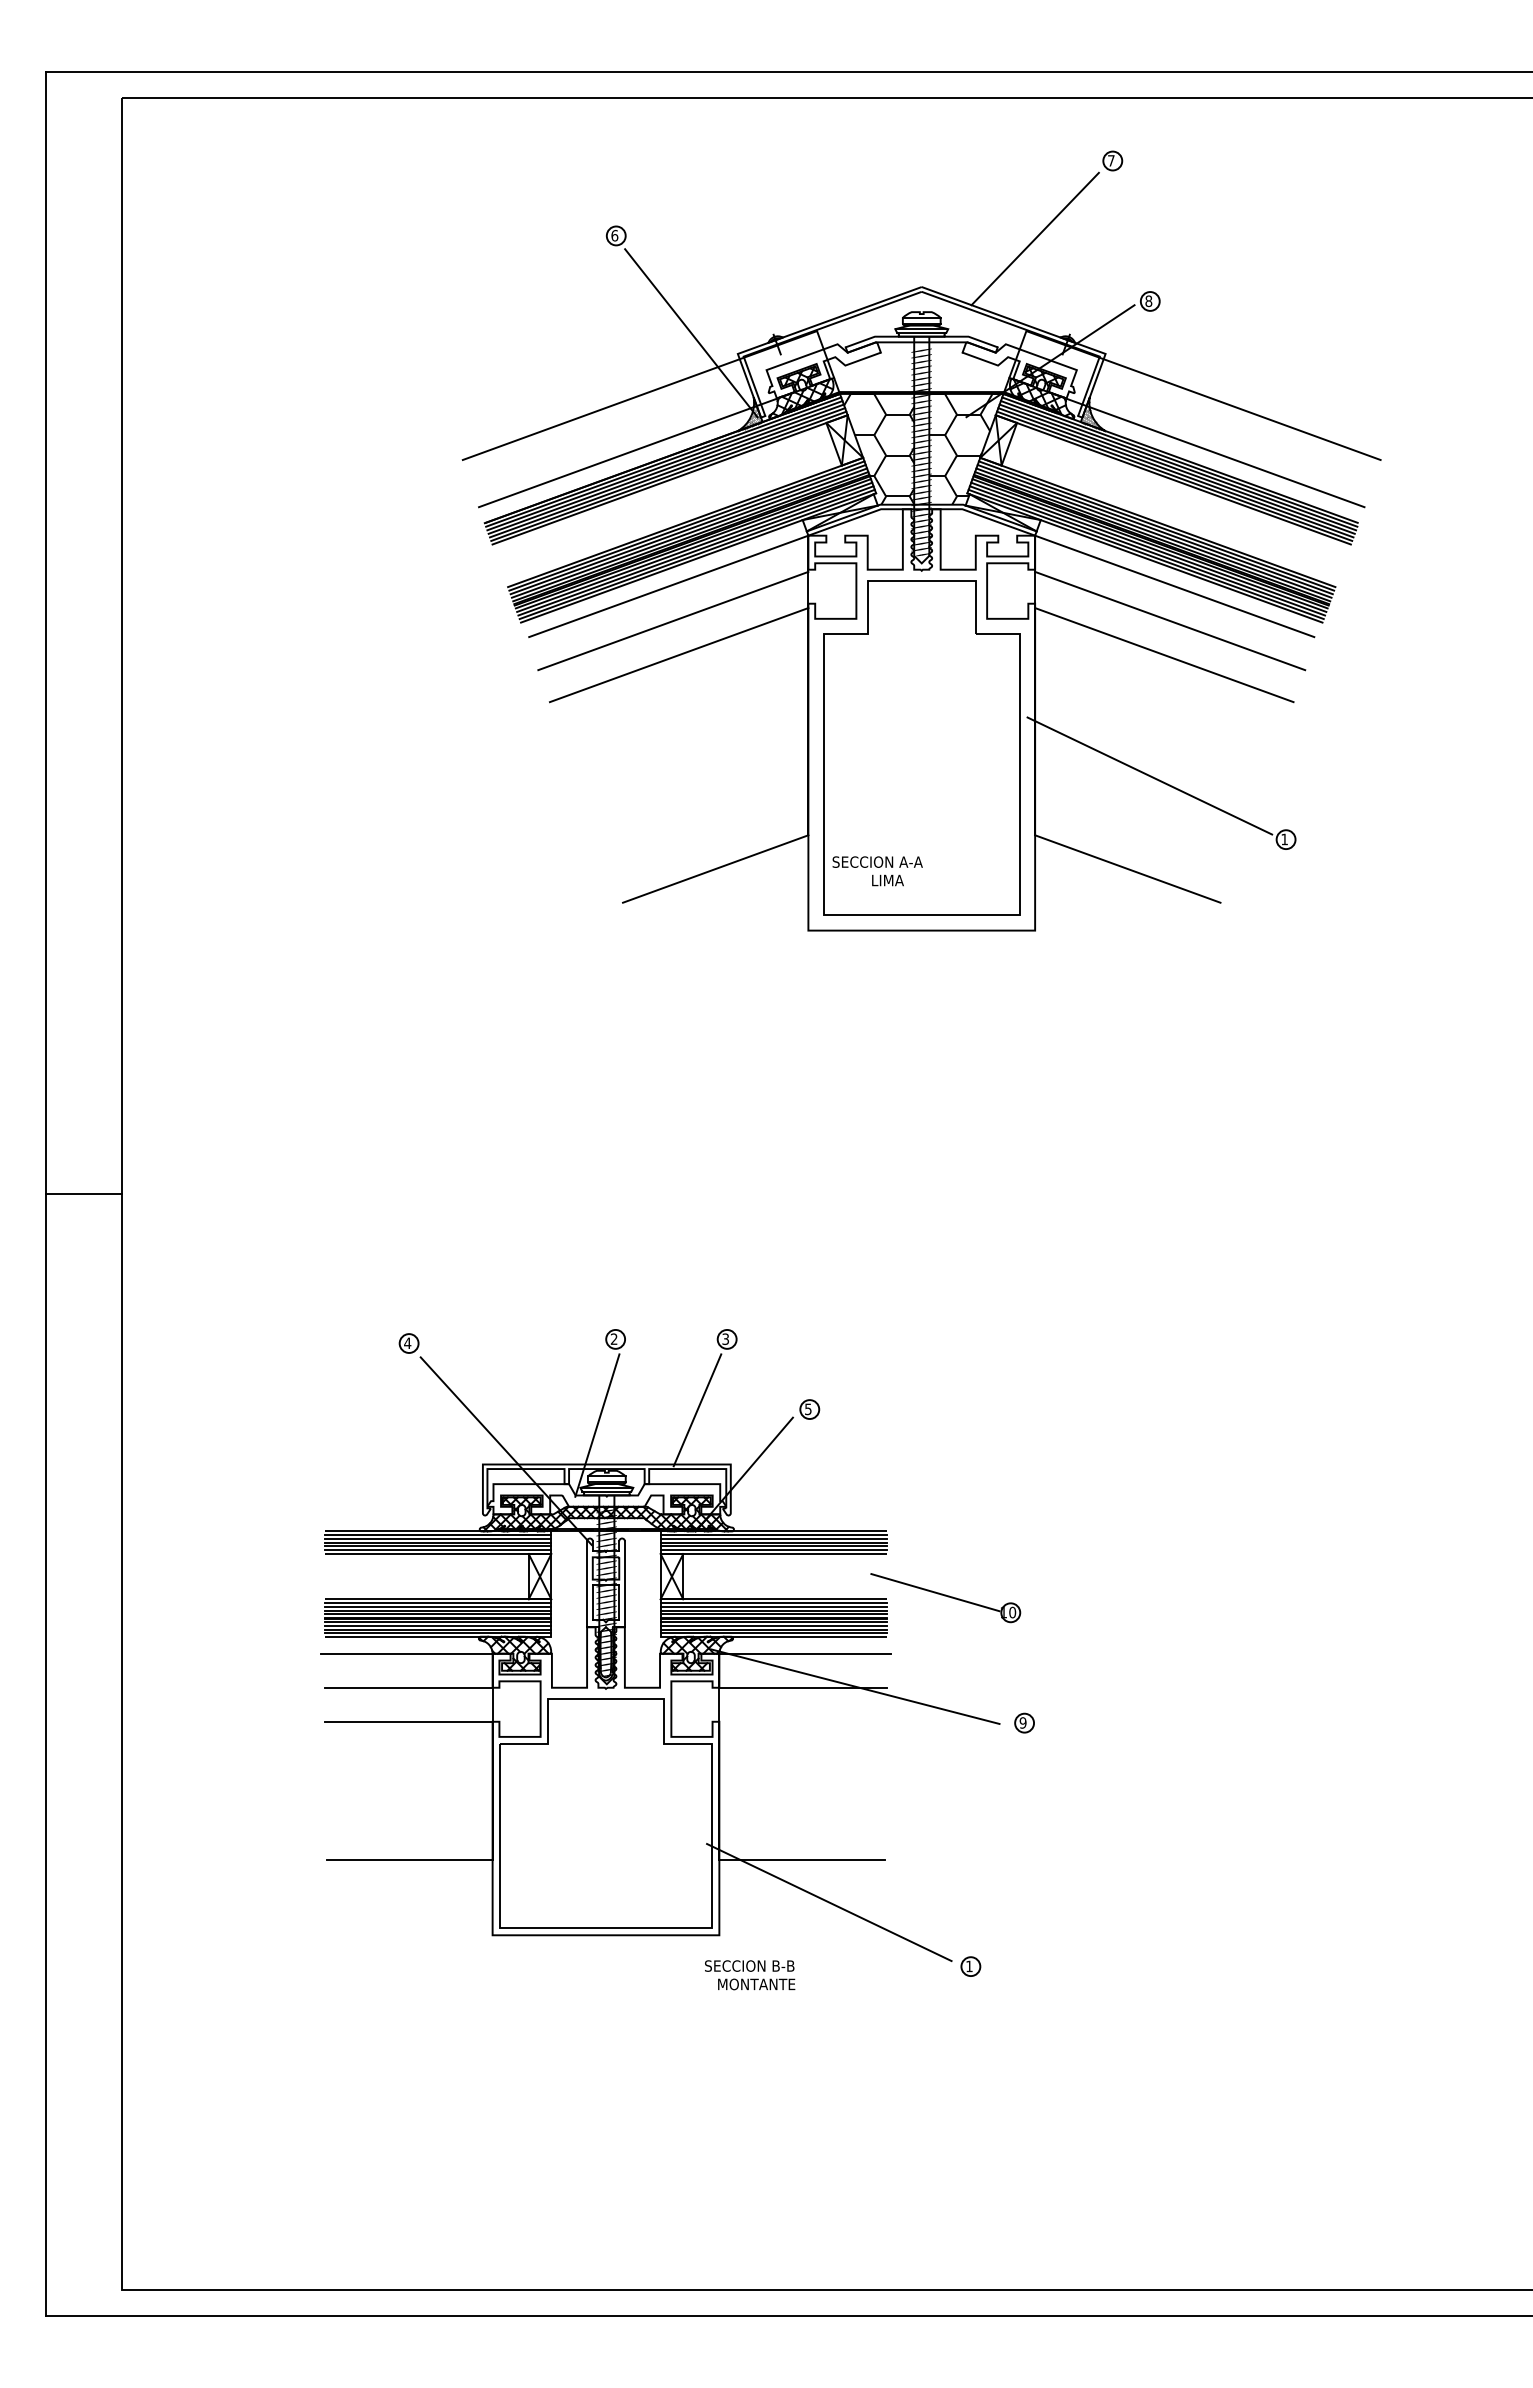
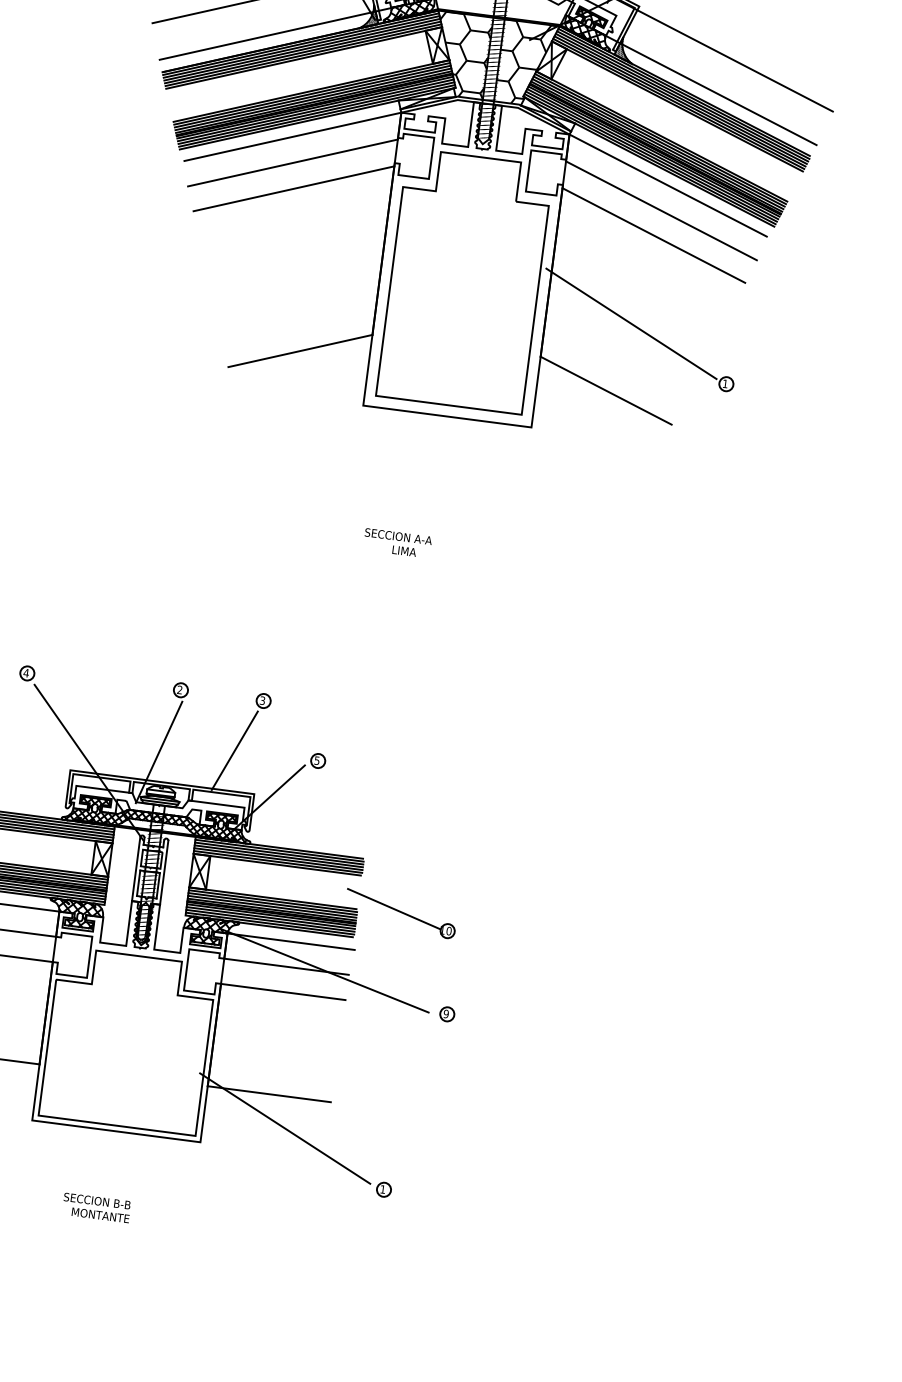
text: (877, 871) -> (397, 543), moved
line: (803, 1721) -> (283, 991), added
text: (750, 1975) -> (96, 1208), moved

